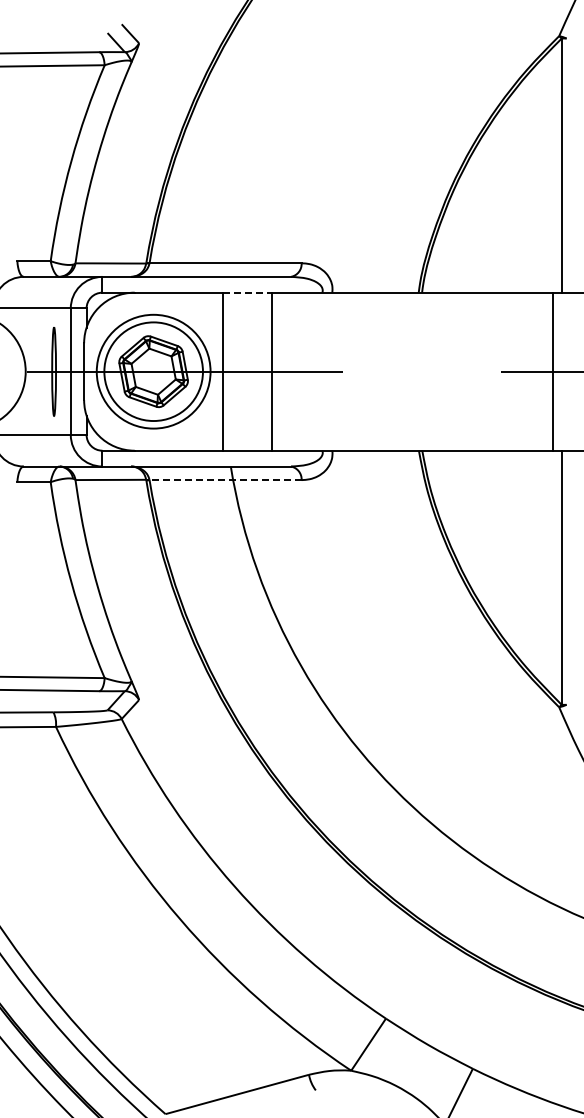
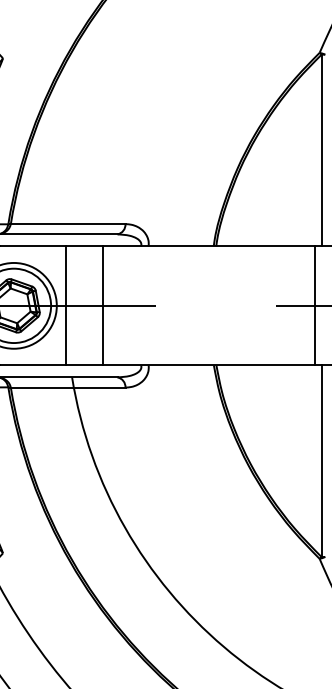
line: (247, 292) -> (84, 246), dashed -> solid
line: (225, 480) -> (68, 387), dashed -> solid

